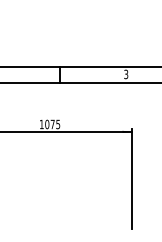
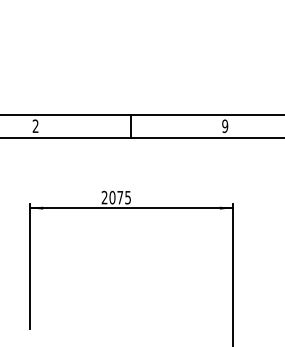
text: (126, 73) -> (225, 125), 3 -> 9
text: (41, 124) -> (104, 197), 1075 -> 2075

